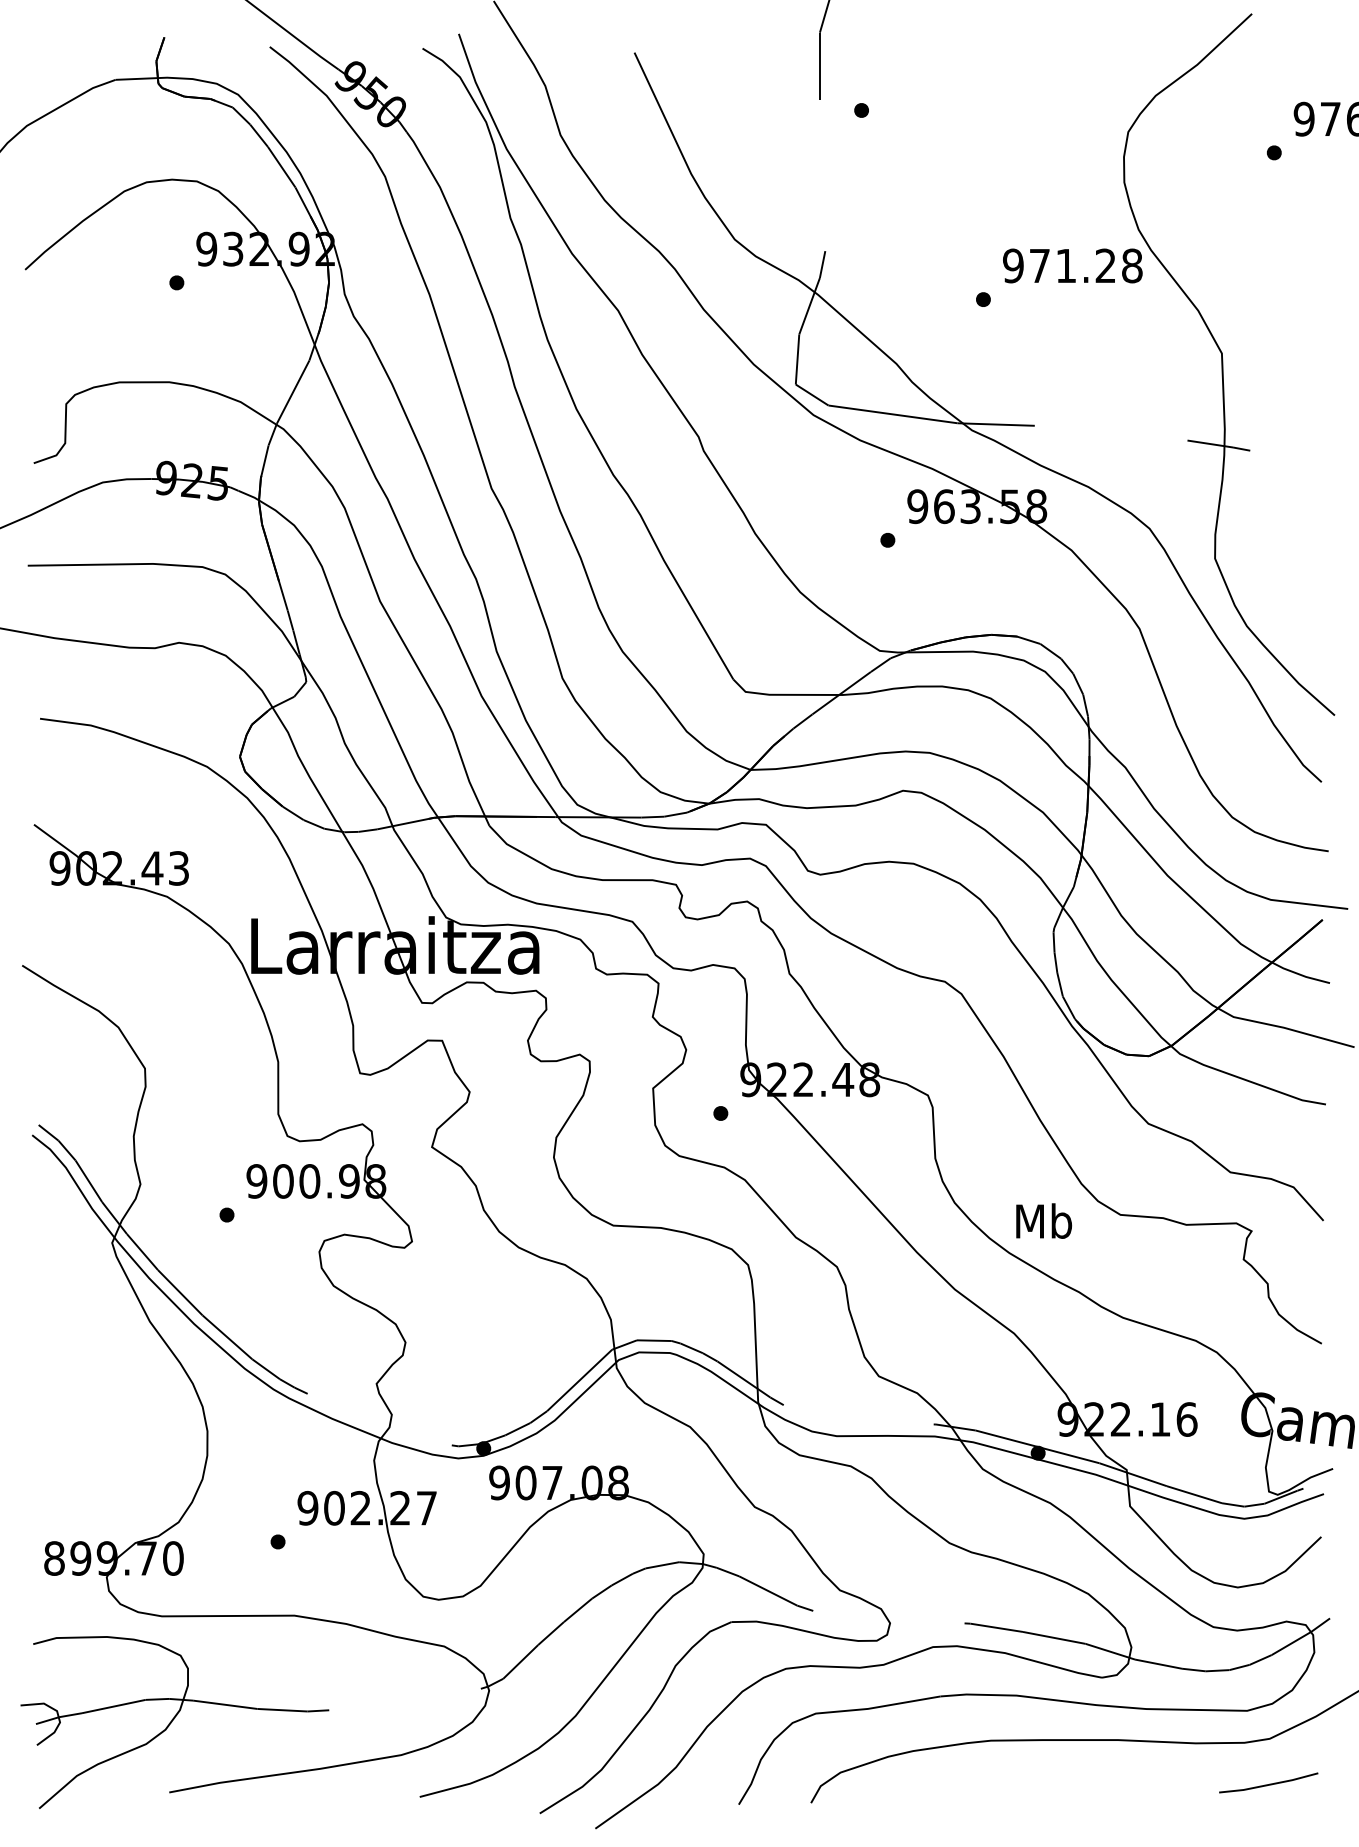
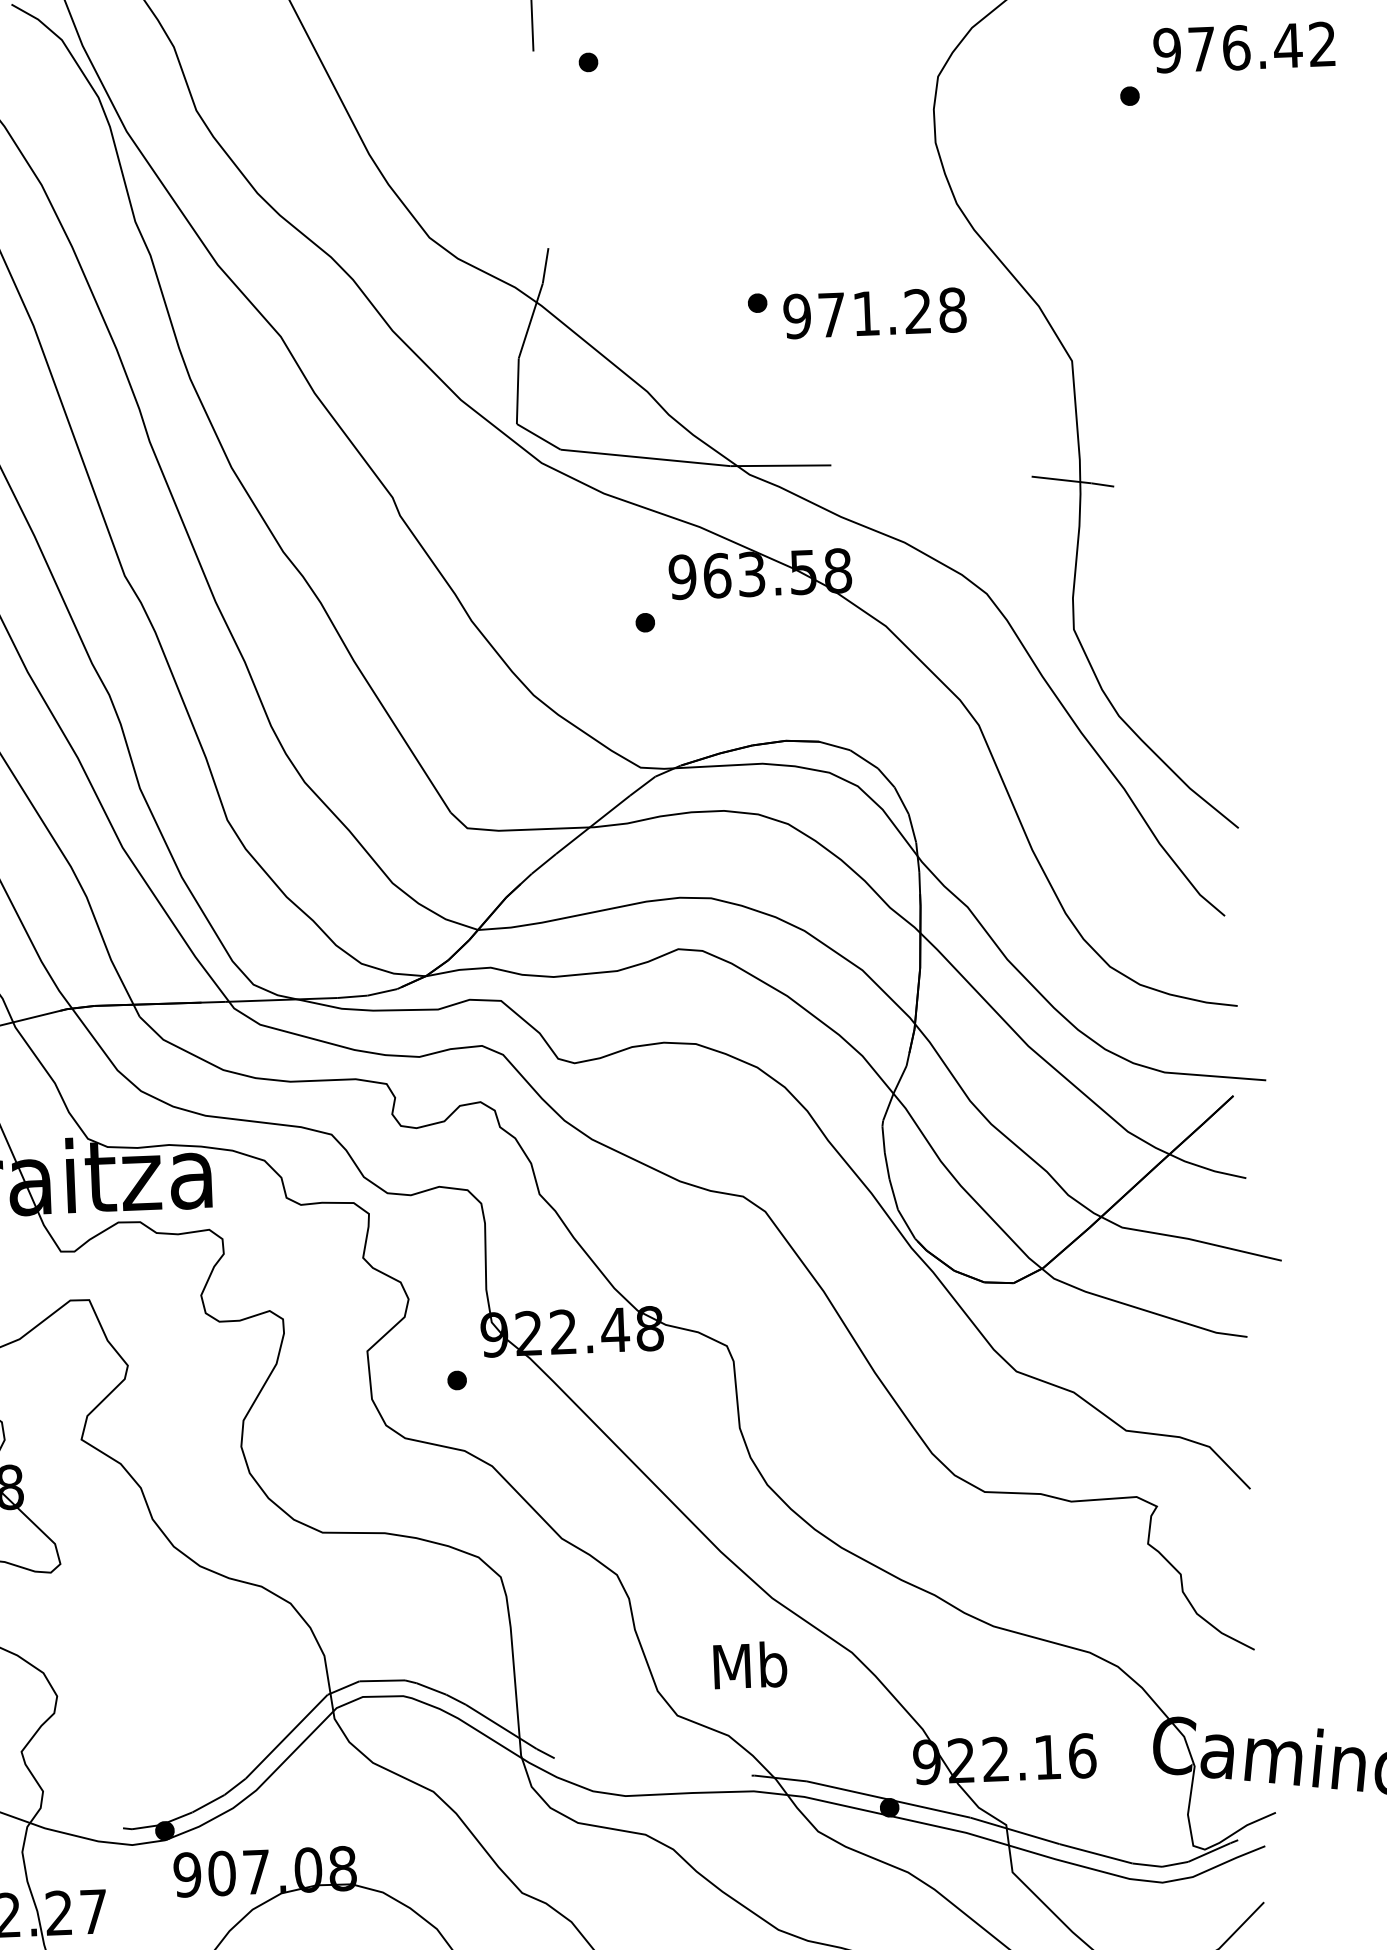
text: (1072, 265) -> (874, 312), moved
text: (1044, 1220) -> (750, 1664), moved

